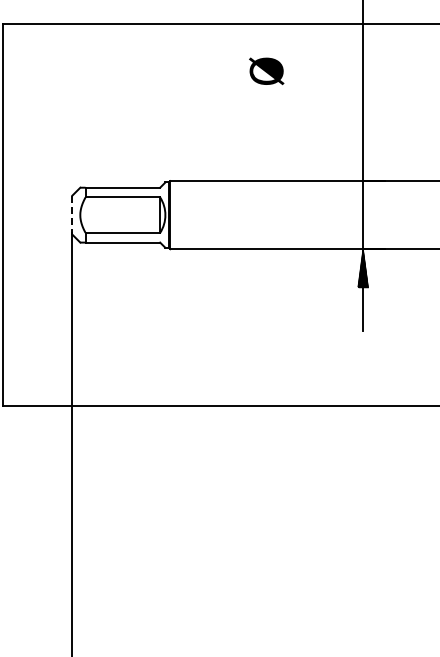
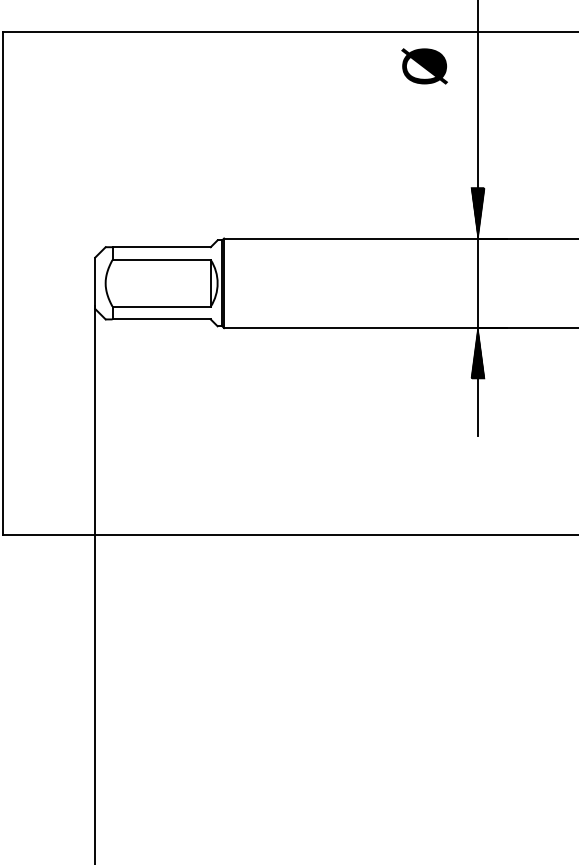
text: (266, 70) -> (424, 65), moved
hatch: (363, 161) -> (478, 212), added
line: (72, 215) -> (95, 283), dashed -> solid

